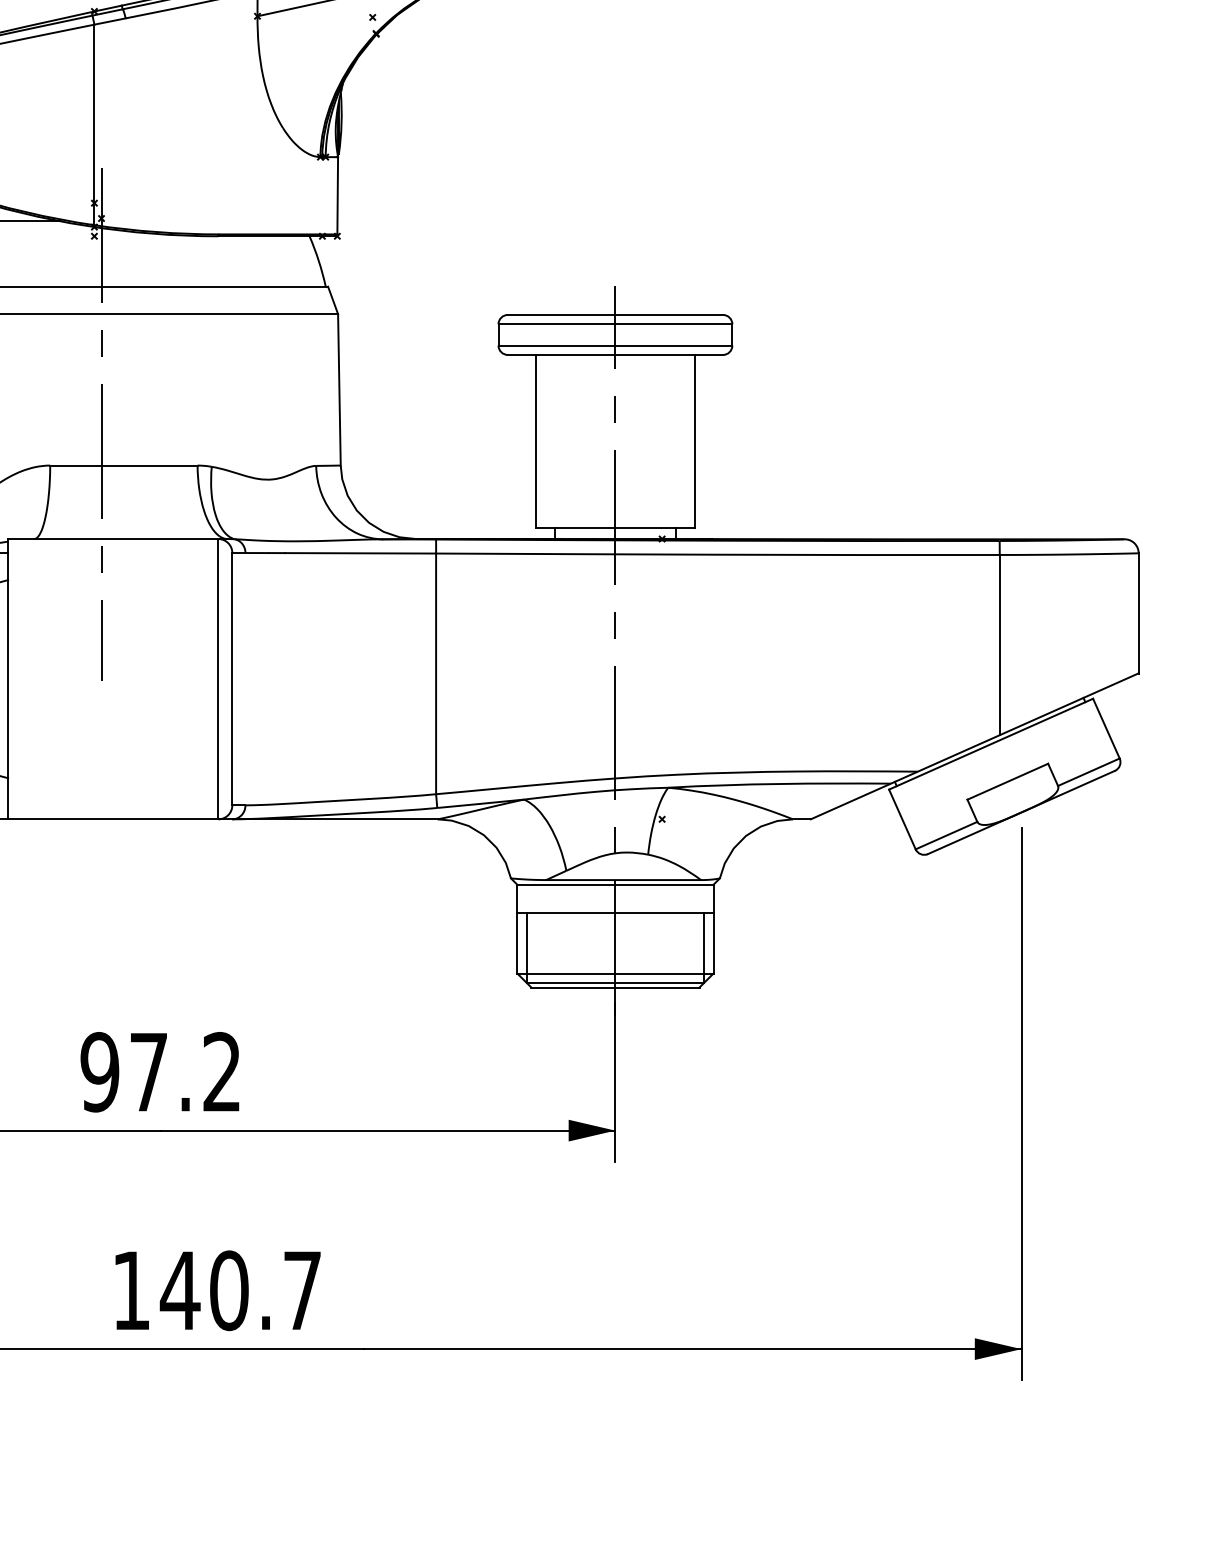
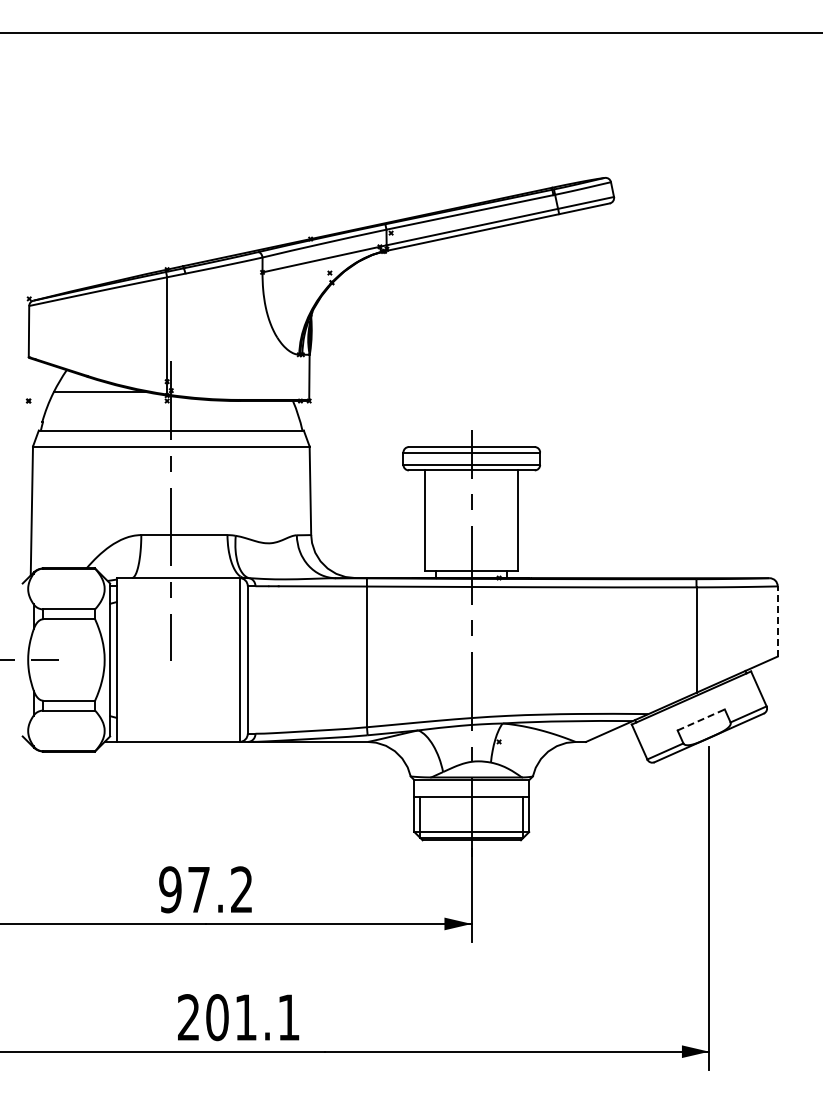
line: (1138, 613) -> (777, 621), solid -> dashed
line: (1008, 780) -> (701, 719), solid -> dashed
text: (216, 1290) -> (238, 1017), 140.7 -> 201.1

